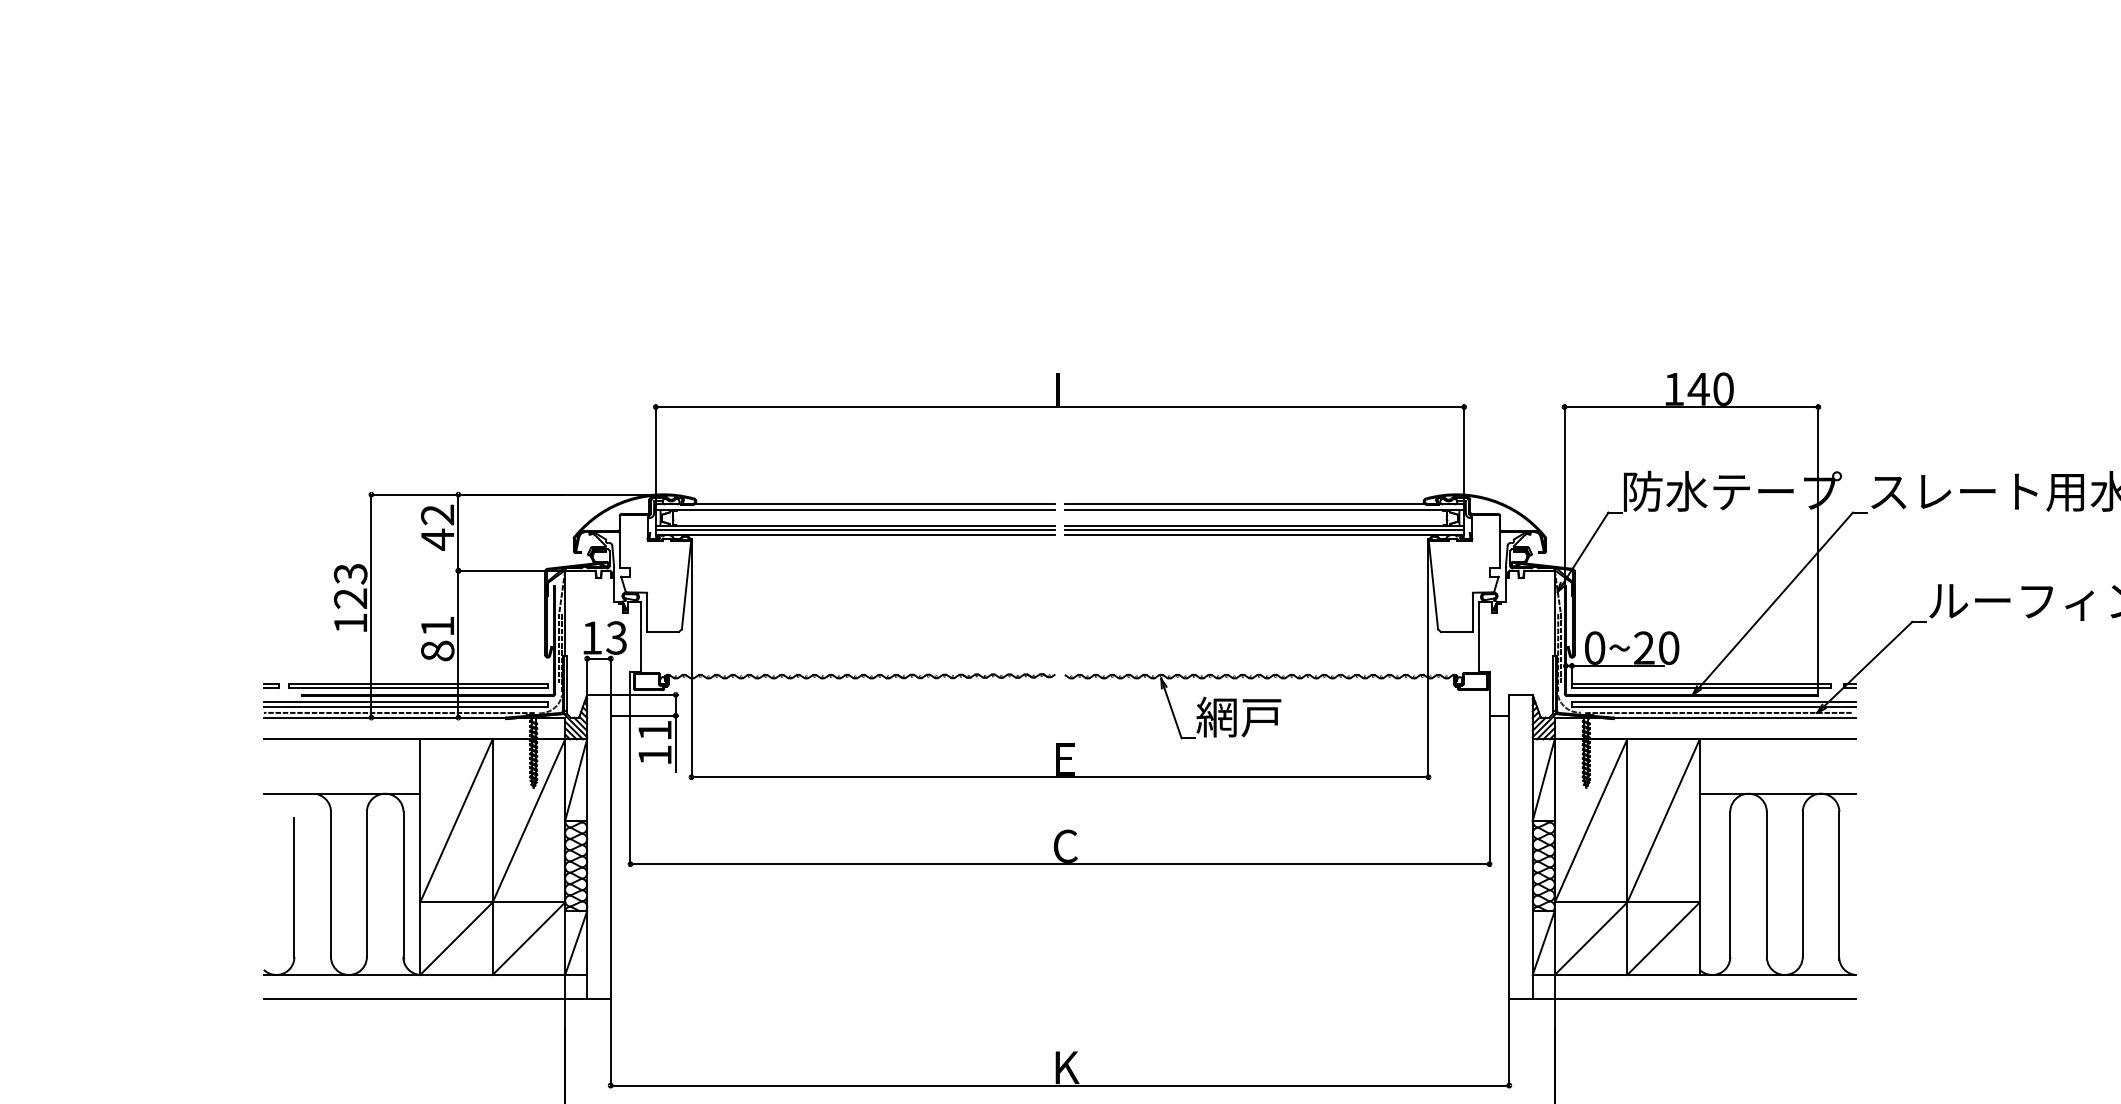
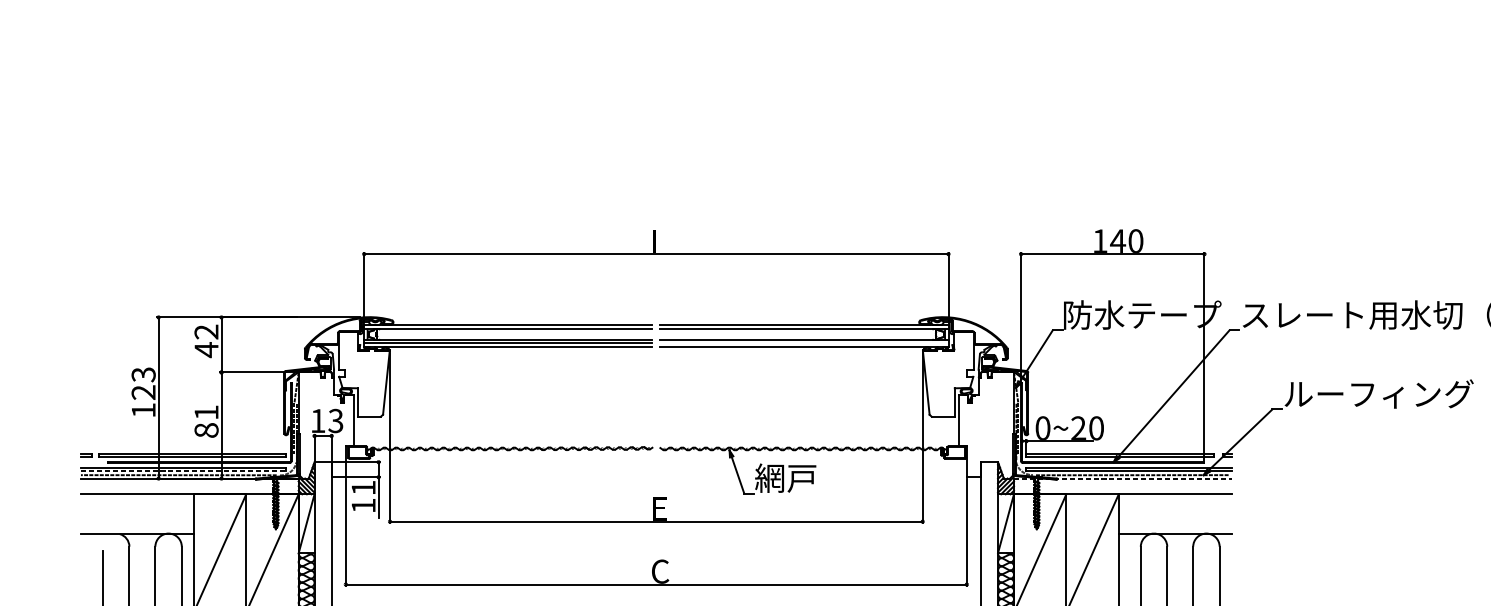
line: (1264, 530) -> (804, 343), removed
line: (406, 706) -> (184, 470), solid -> dashed
line: (1705, 717) -> (1122, 478), solid -> dashed

